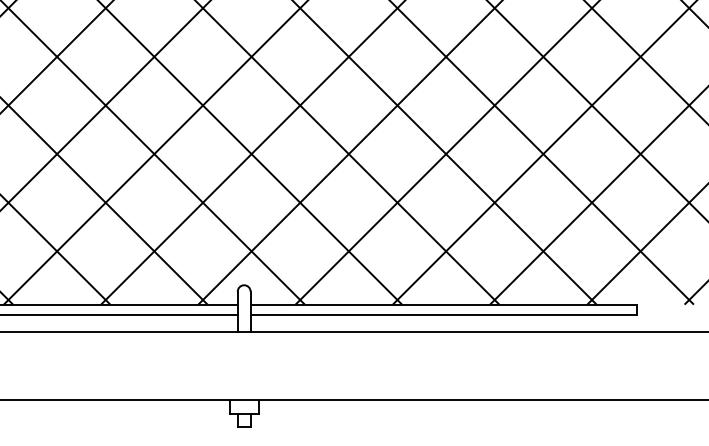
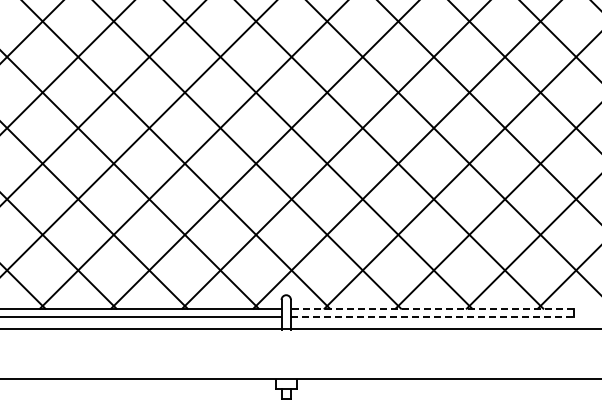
line: (442, 304) -> (431, 309), solid -> dashed
line: (444, 315) -> (432, 317), solid -> dashed

